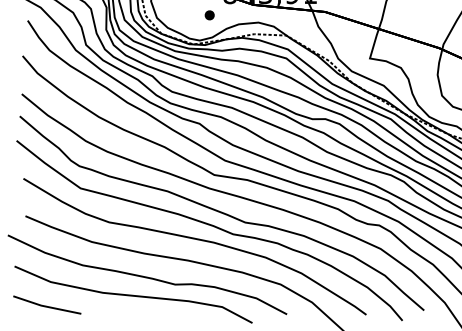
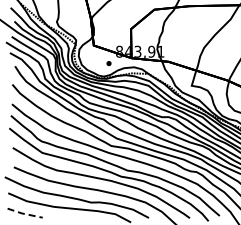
line: (46, 307) -> (24, 214), solid -> dashed

